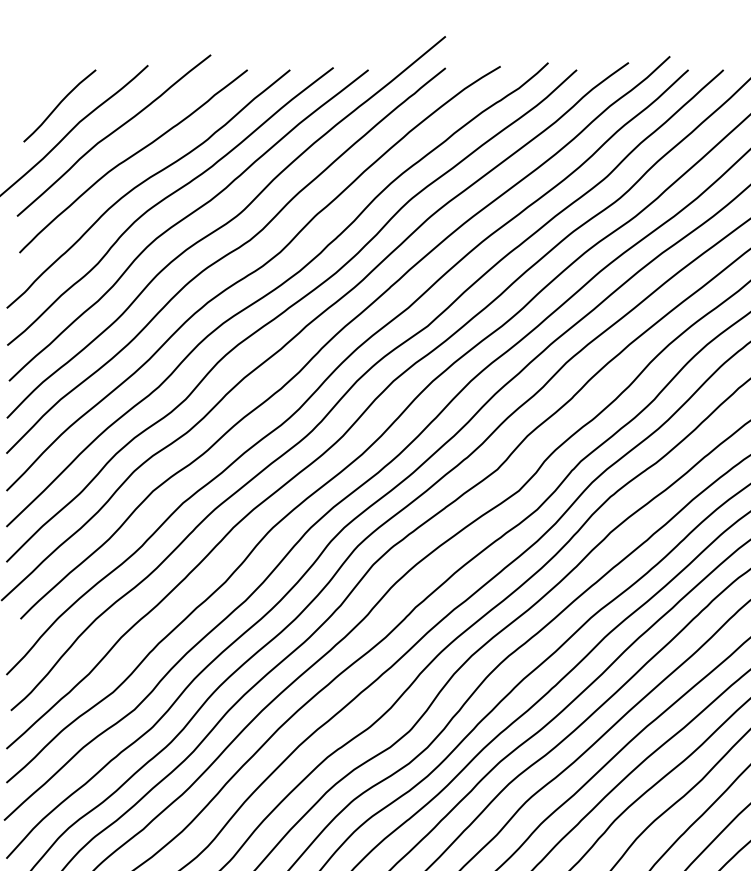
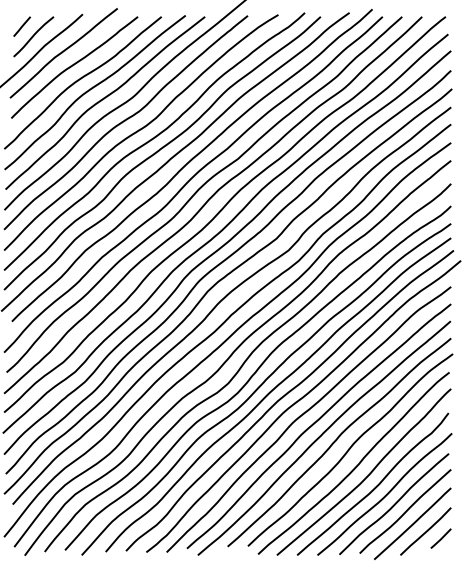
line: (37, 87) -> (21, 26), added

